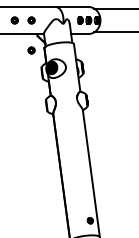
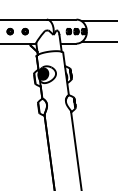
part: (31, 50) -> (25, 58), removed

